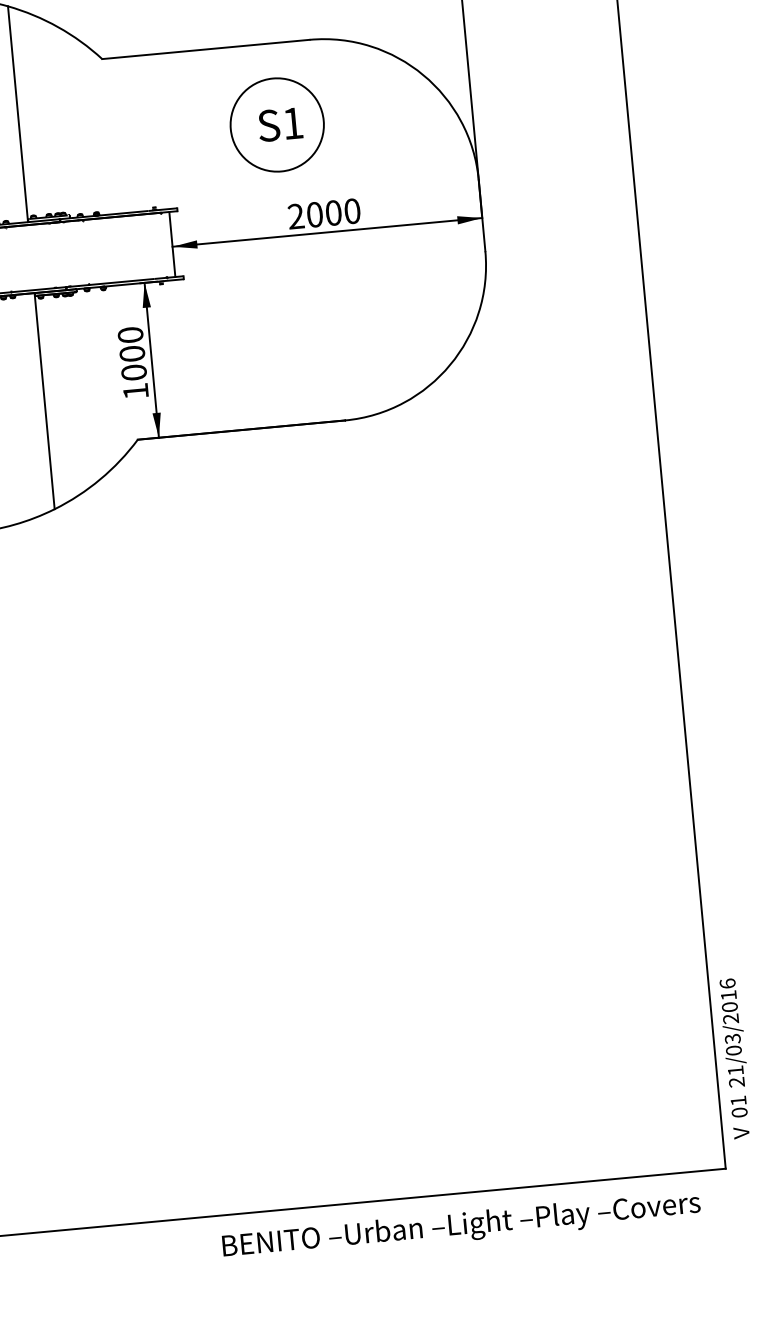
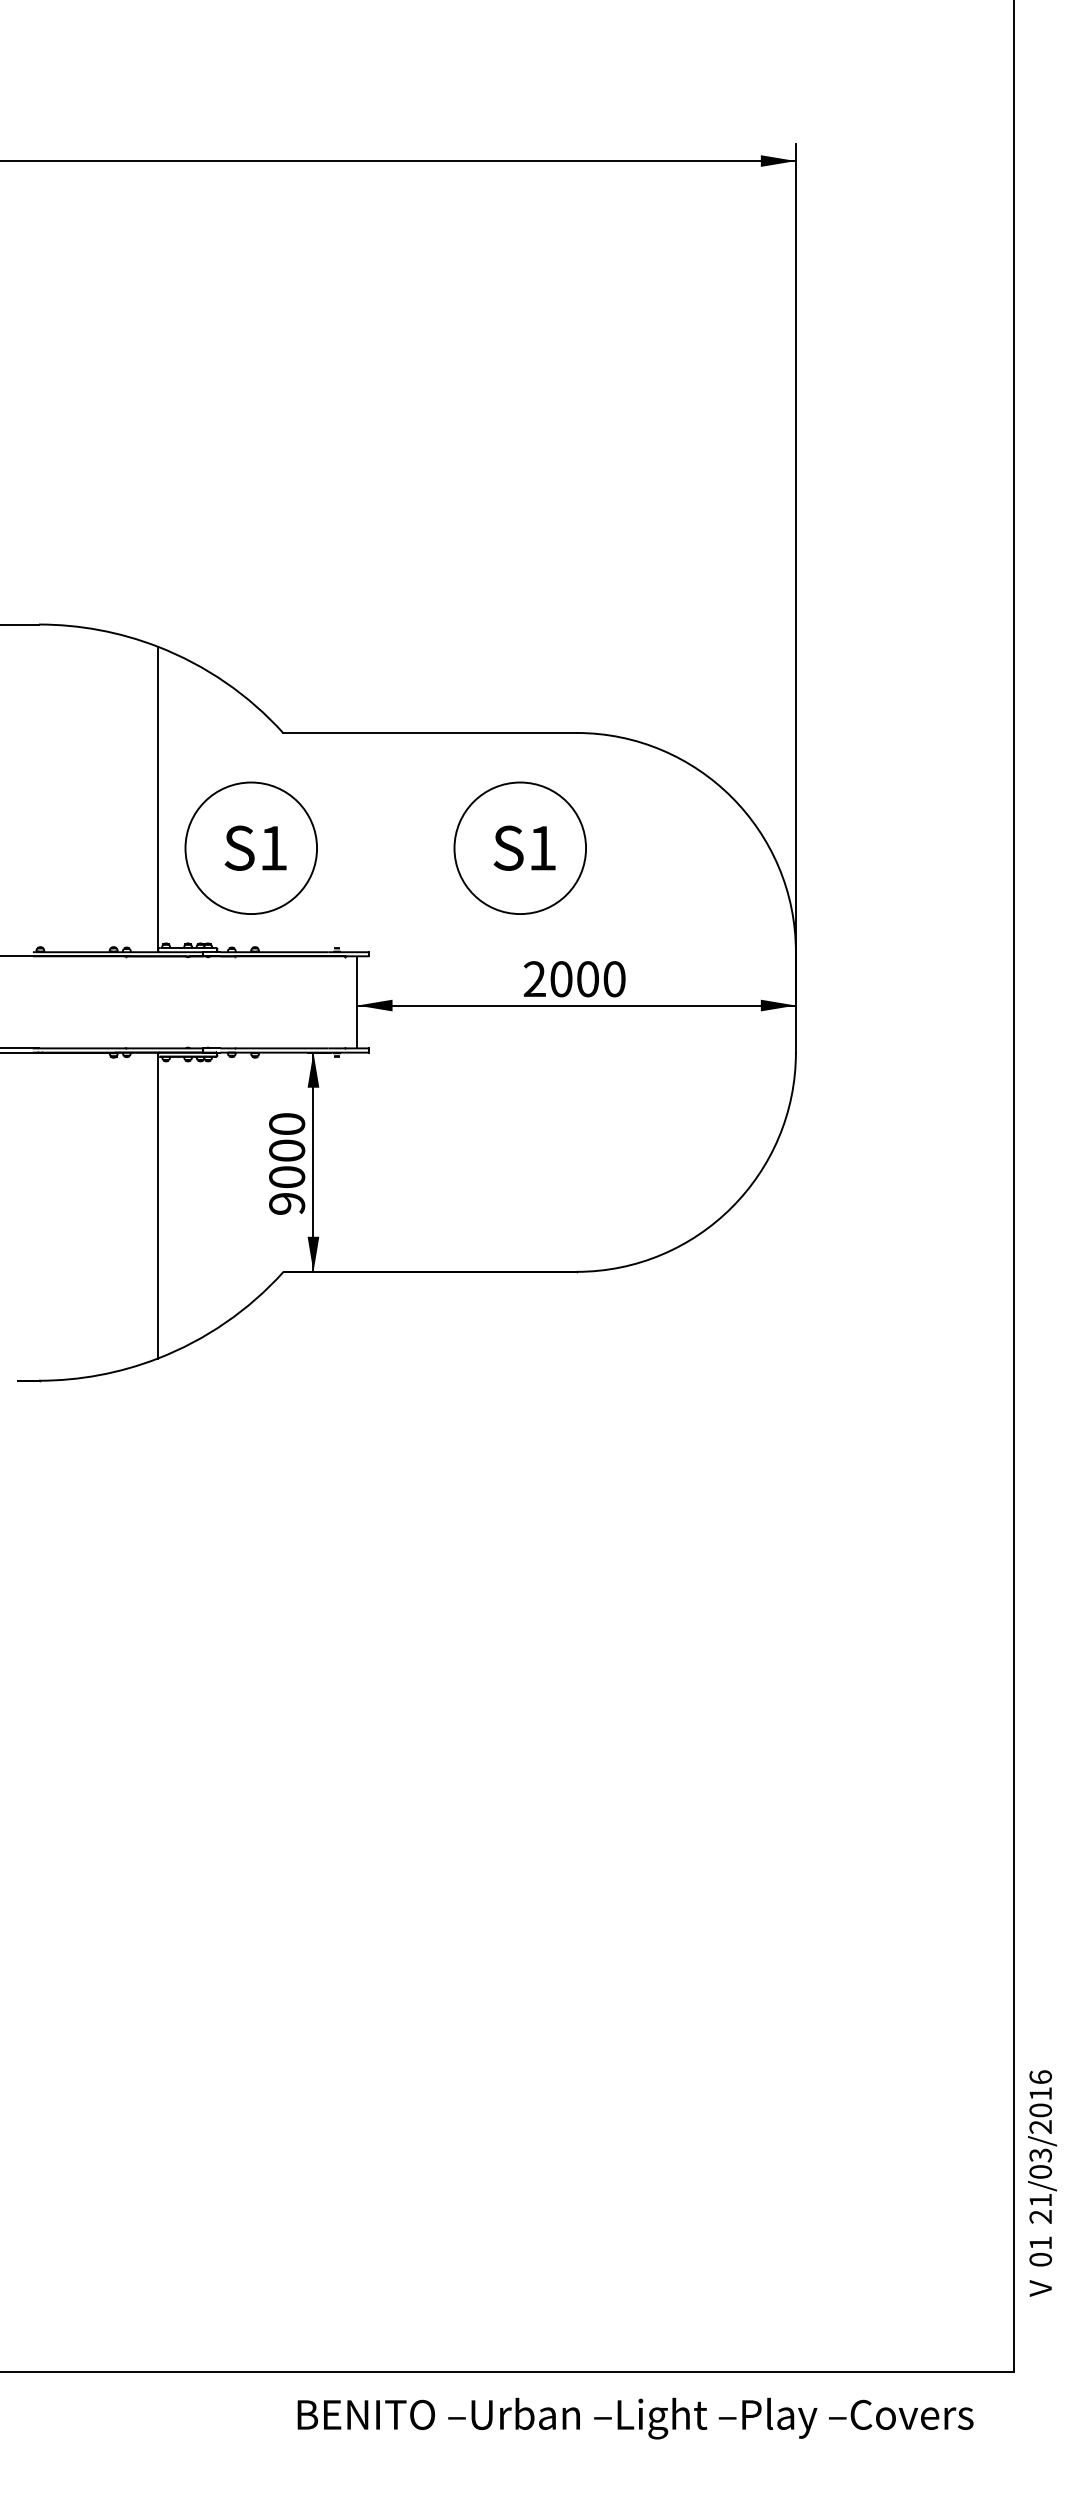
part: (86, 142) -> (250, 847), added
text: (136, 391) -> (287, 1203), 1000 -> 9000
text: (735, 1058) -> (1042, 2183), moved

